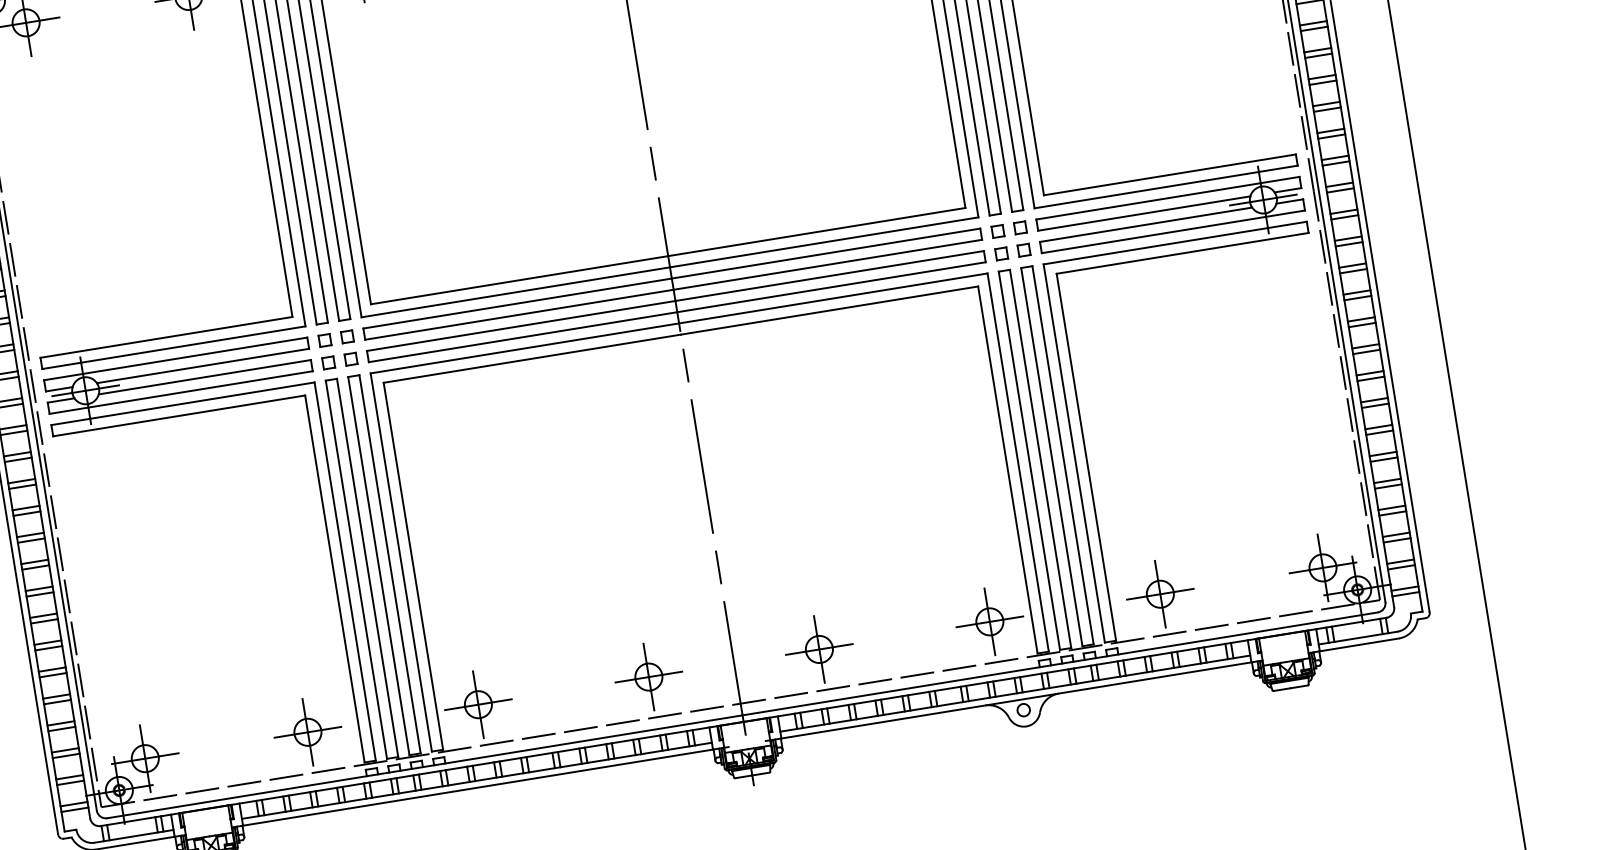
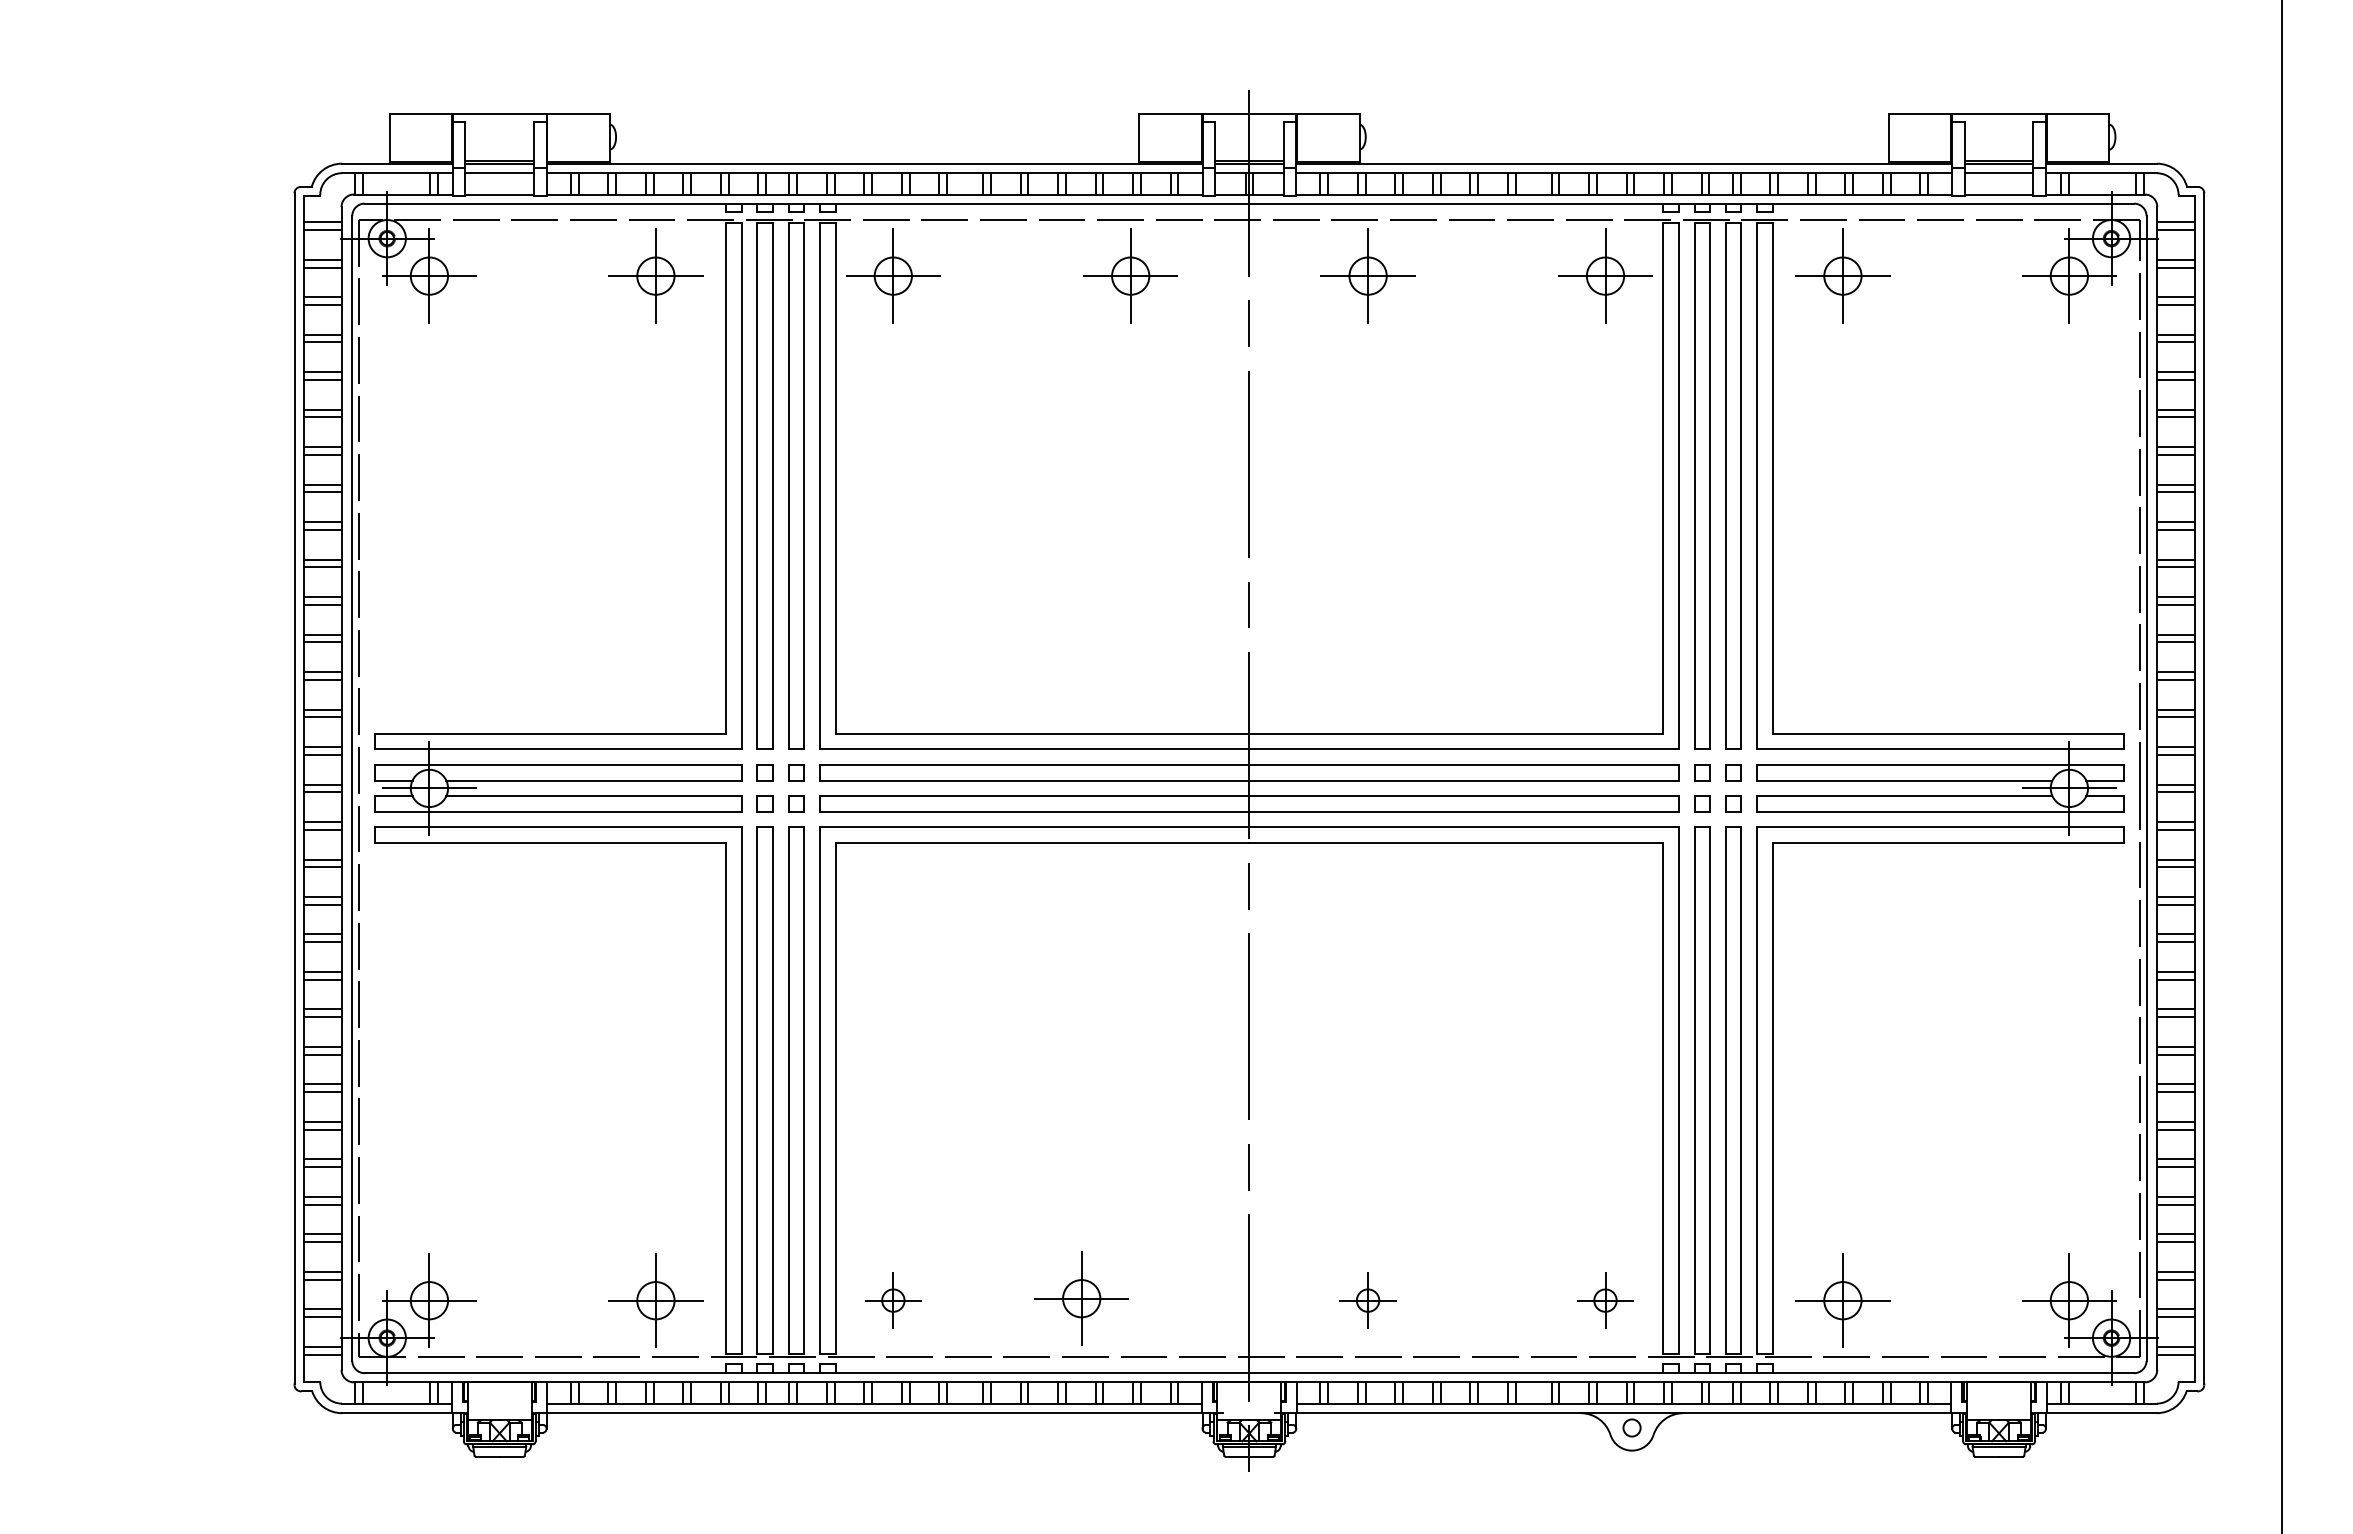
part: (989, 621) -> (1605, 1300), size x0.6
part: (818, 649) -> (1367, 1300), size x0.6
part: (648, 676) -> (1081, 1298), moved
part: (478, 704) -> (893, 1300), size x0.6

